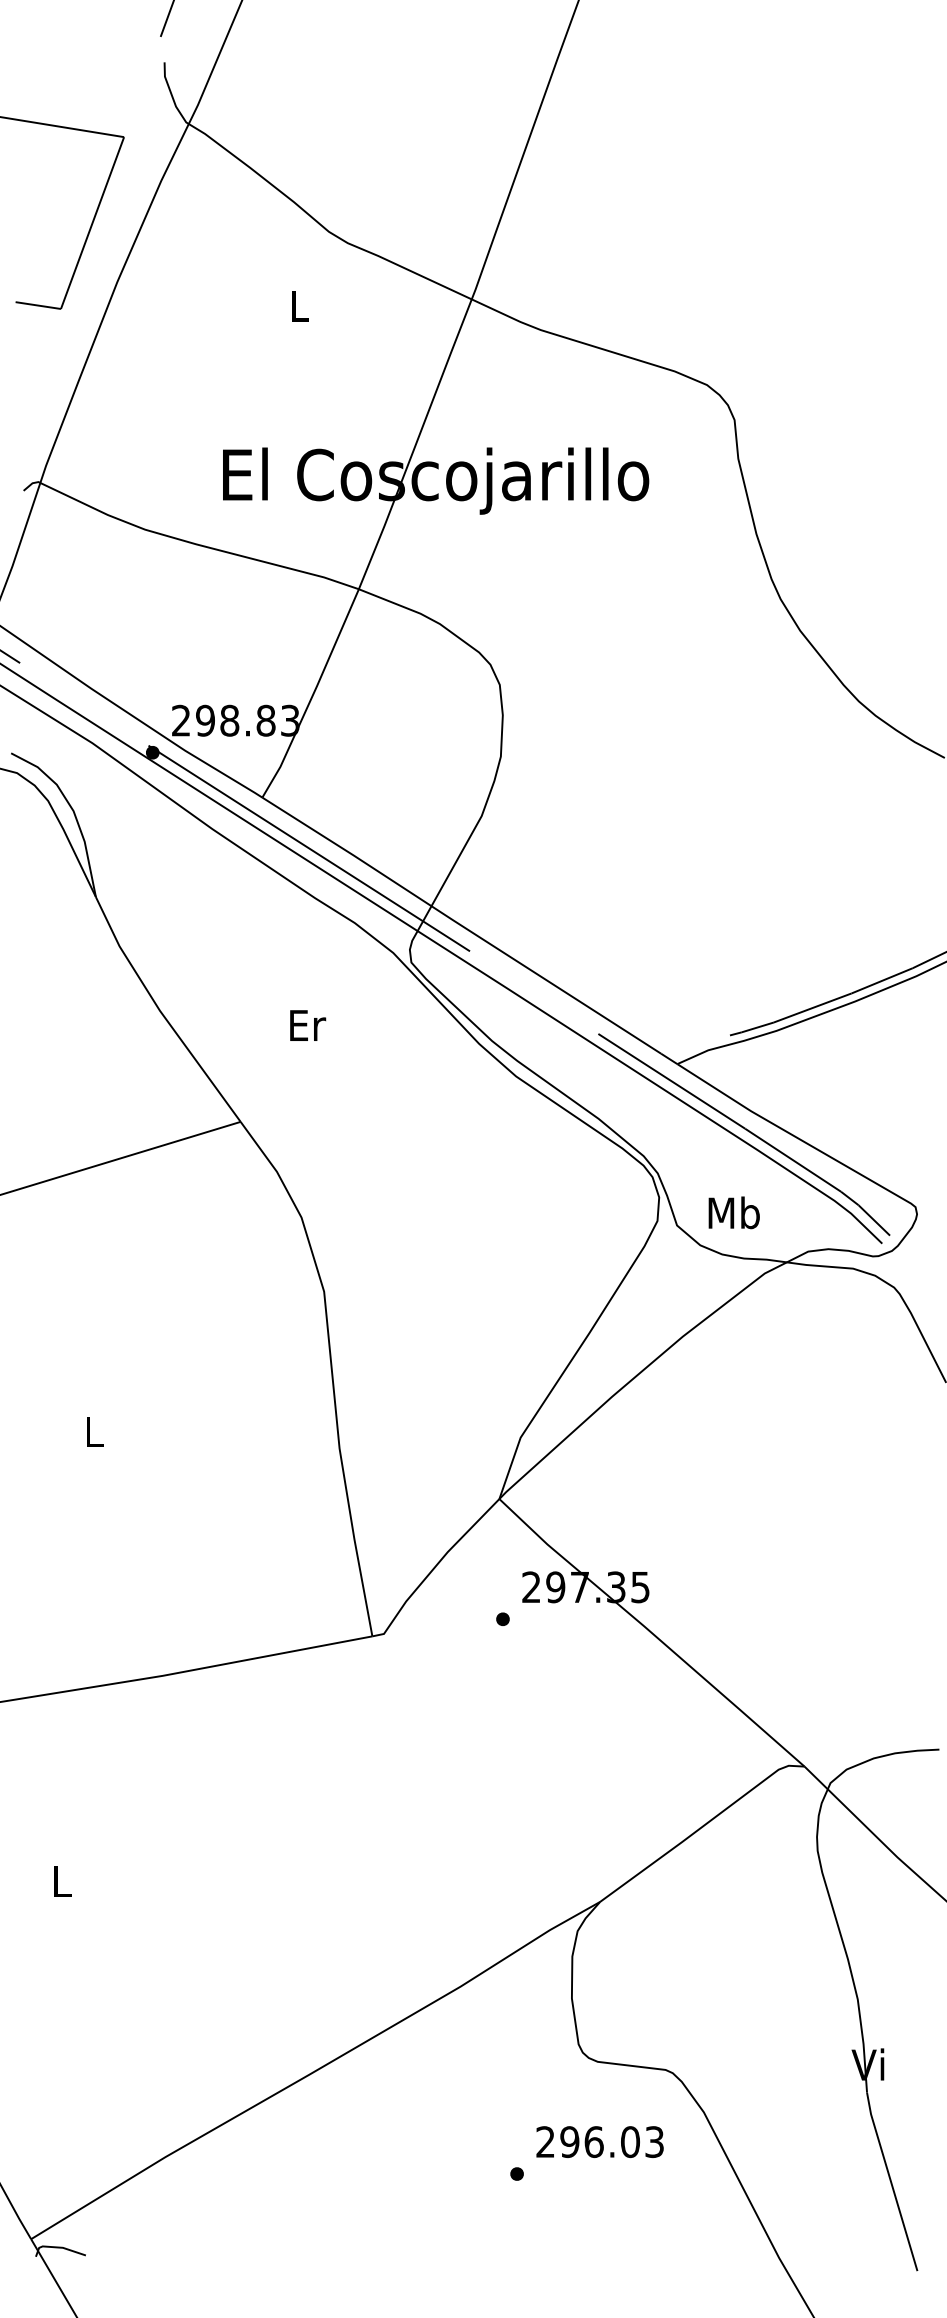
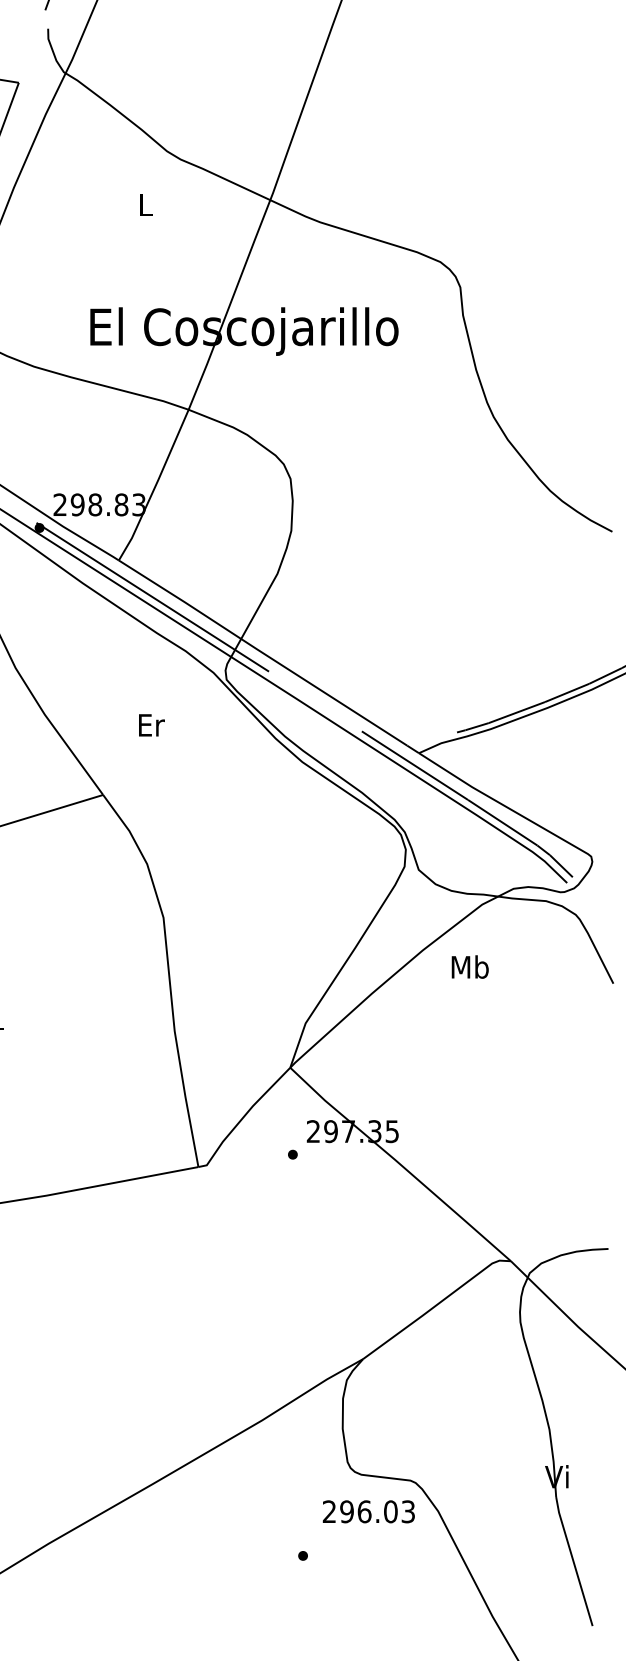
text: (733, 1212) -> (469, 966), moved
text: (599, 2141) -> (368, 1511), moved

